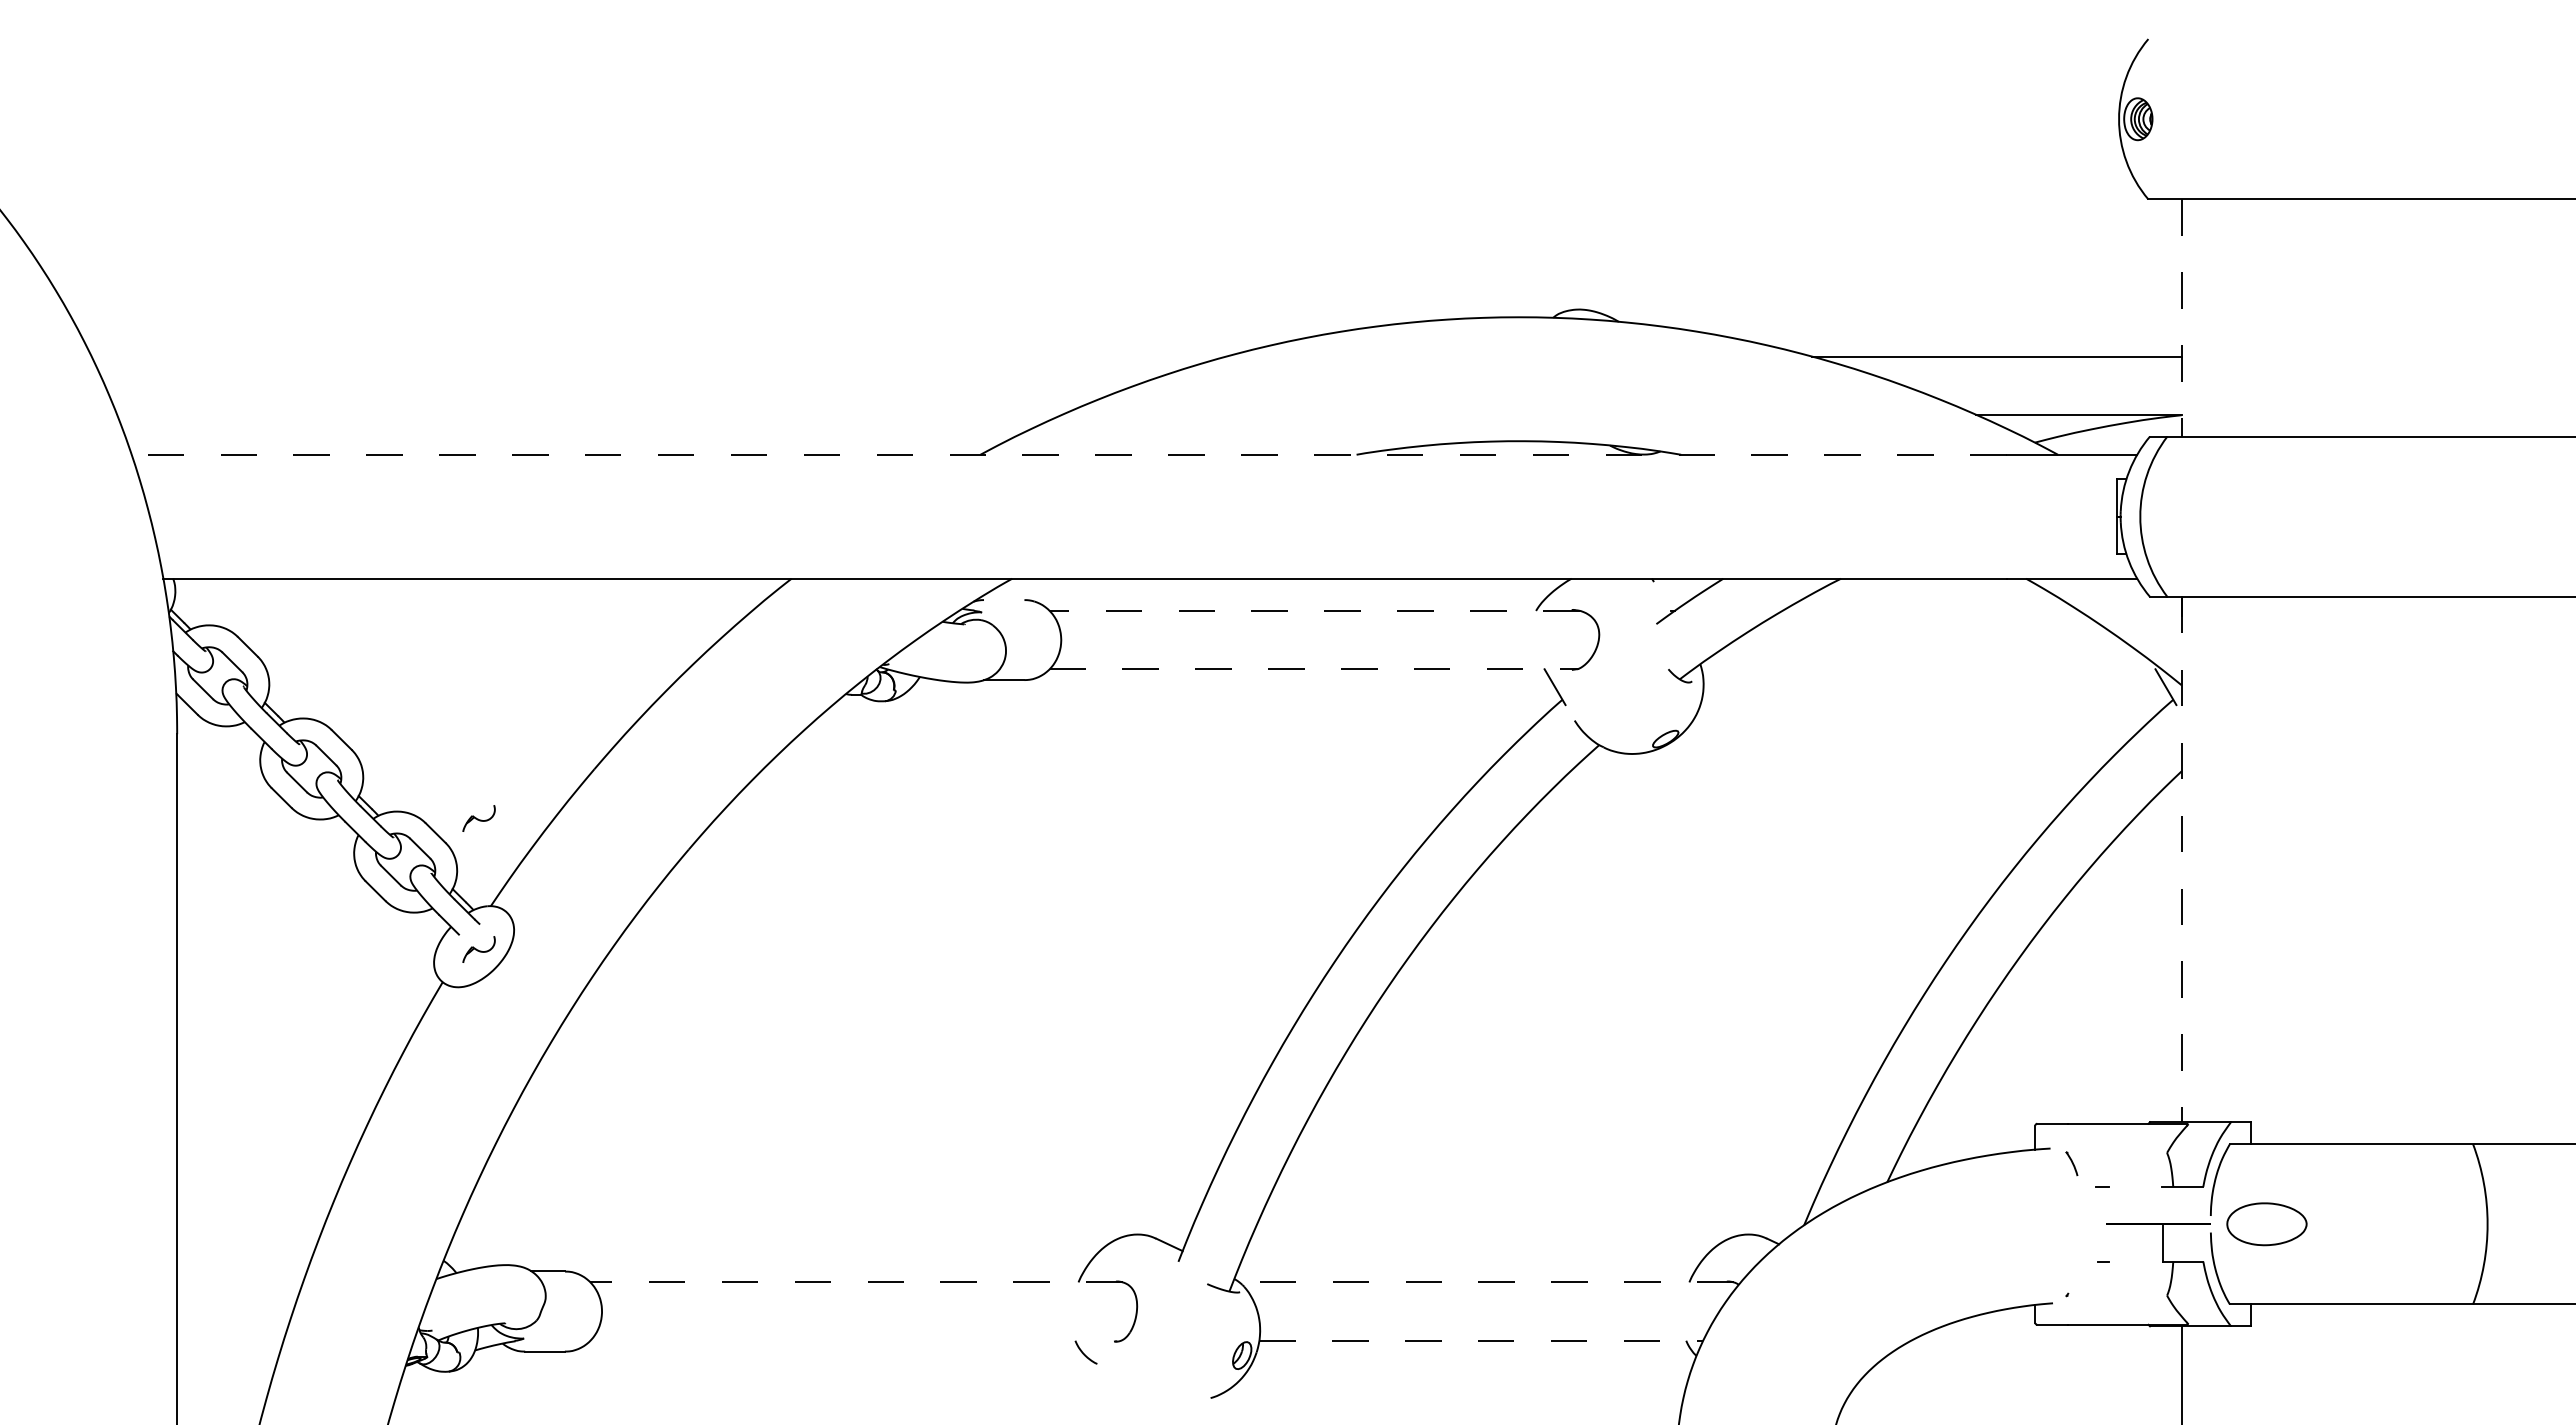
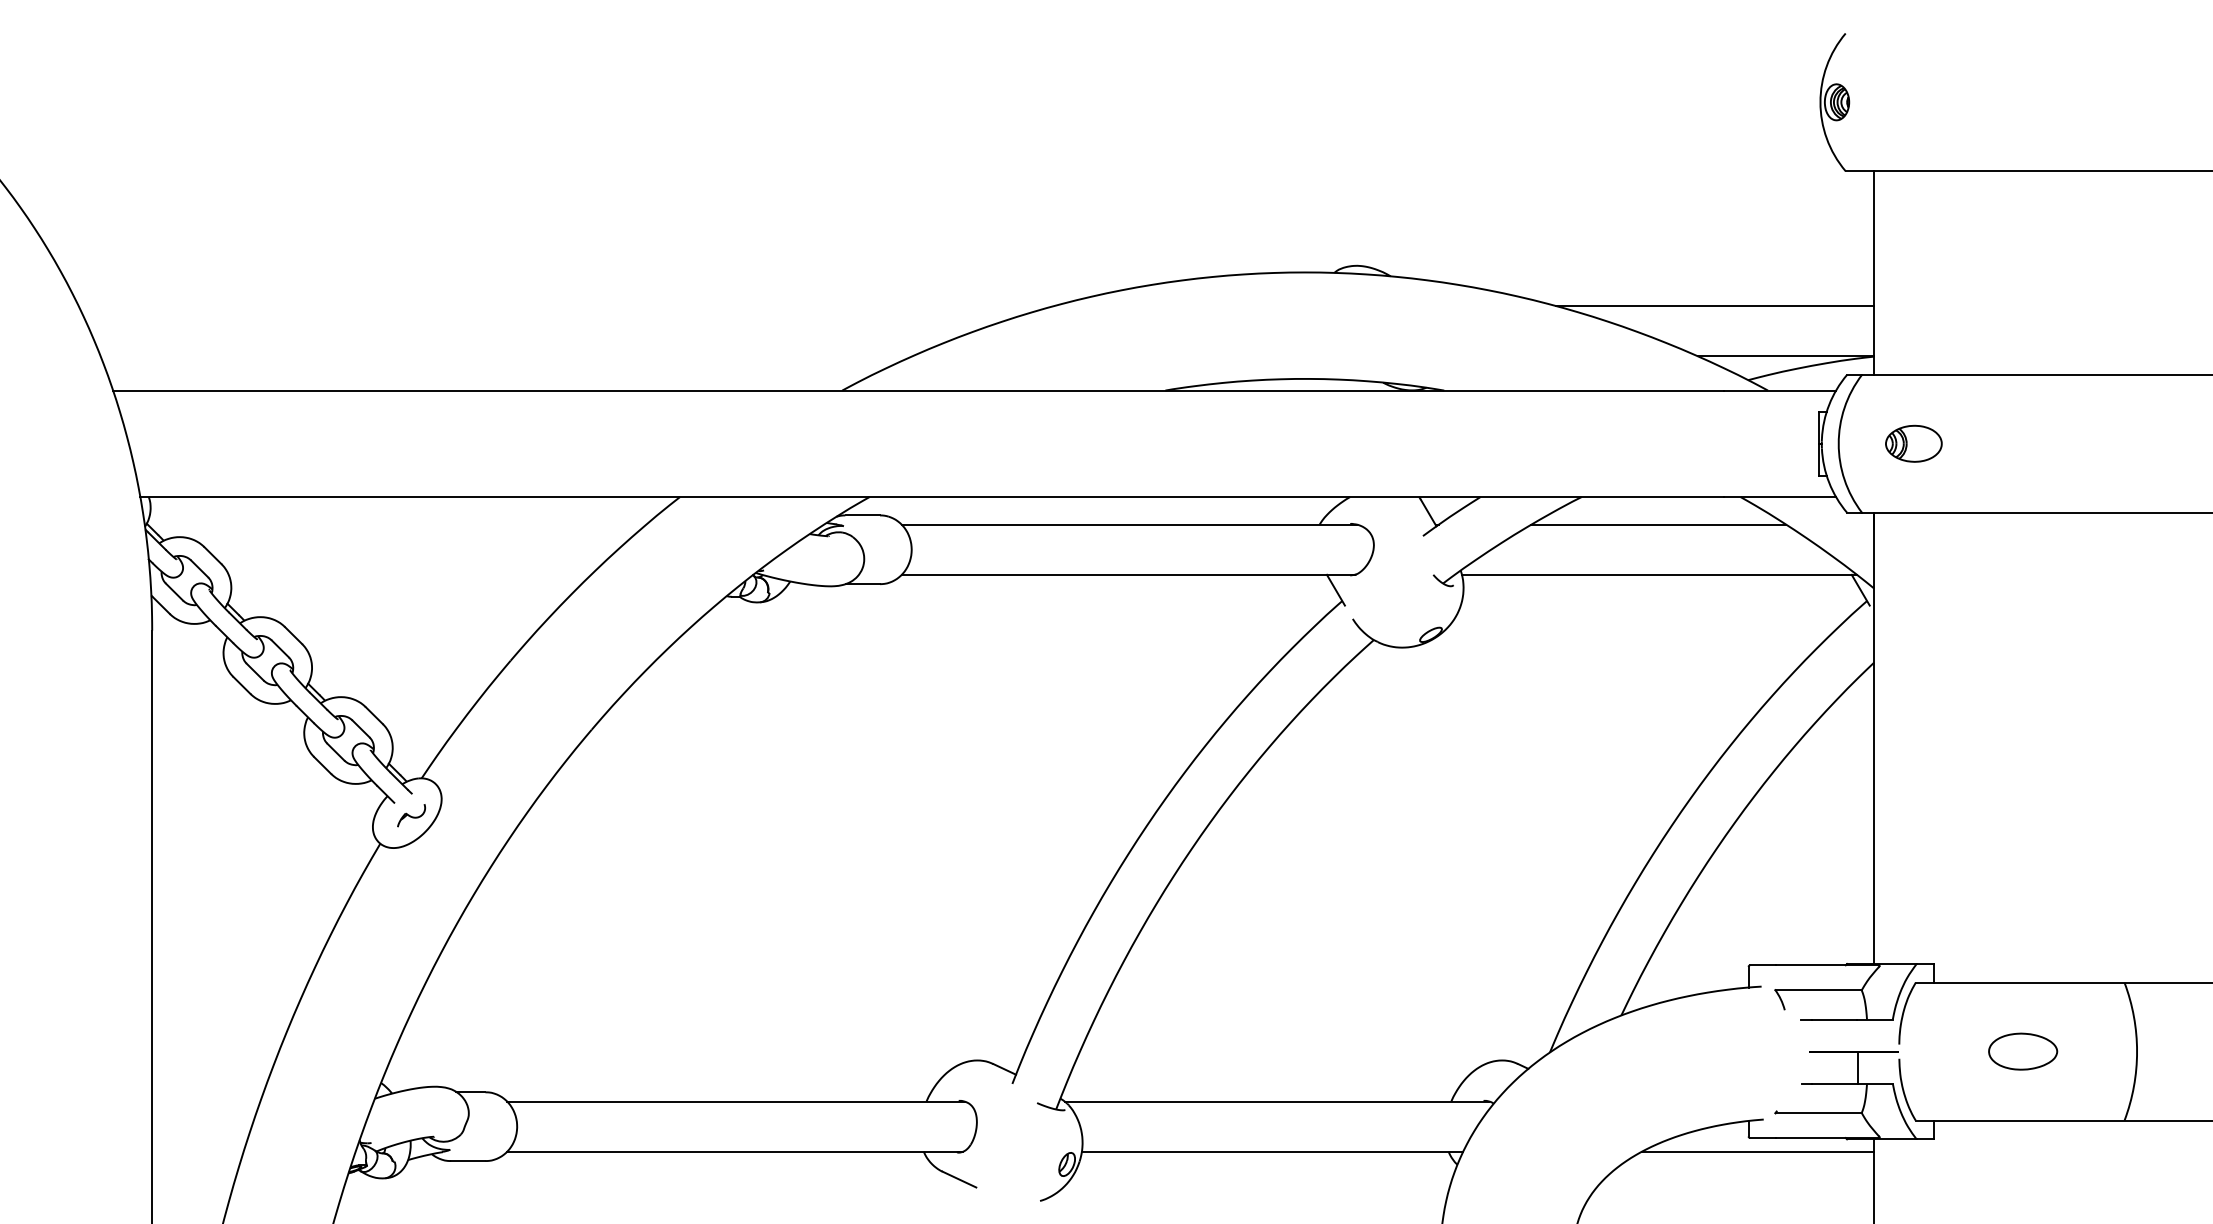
line: (2181, 318) -> (1874, 273), dashed -> solid
line: (1068, 454) -> (917, 390), dashed -> solid
part: (2227, 516) -> (1913, 443), added
line: (1663, 597) -> (1429, 513), added
line: (1004, 600) -> (862, 515), added
line: (1314, 610) -> (1129, 524), dashed -> solid
line: (1930, 610) -> (1658, 524), added
line: (1314, 669) -> (1129, 575), dashed -> solid
line: (1931, 669) -> (1659, 575), added
part: (478, 818) -> (411, 703), removed
line: (2181, 859) -> (1874, 738), dashed -> solid
line: (2117, 1152) -> (1819, 990), added
line: (2135, 1186) -> (1834, 1019), added
part: (2266, 1224) -> (2022, 1051), moved
line: (2135, 1261) -> (1834, 1083), added
line: (855, 1282) -> (734, 1101), dashed -> solid
line: (1486, 1282) -> (1277, 1101), dashed -> solid
line: (2117, 1295) -> (1819, 1112), added
line: (855, 1340) -> (734, 1151), added
line: (1481, 1340) -> (1272, 1151), dashed -> solid
line: (2046, 1340) -> (1758, 1151), added
line: (1116, 1372) -> (959, 1179), added

